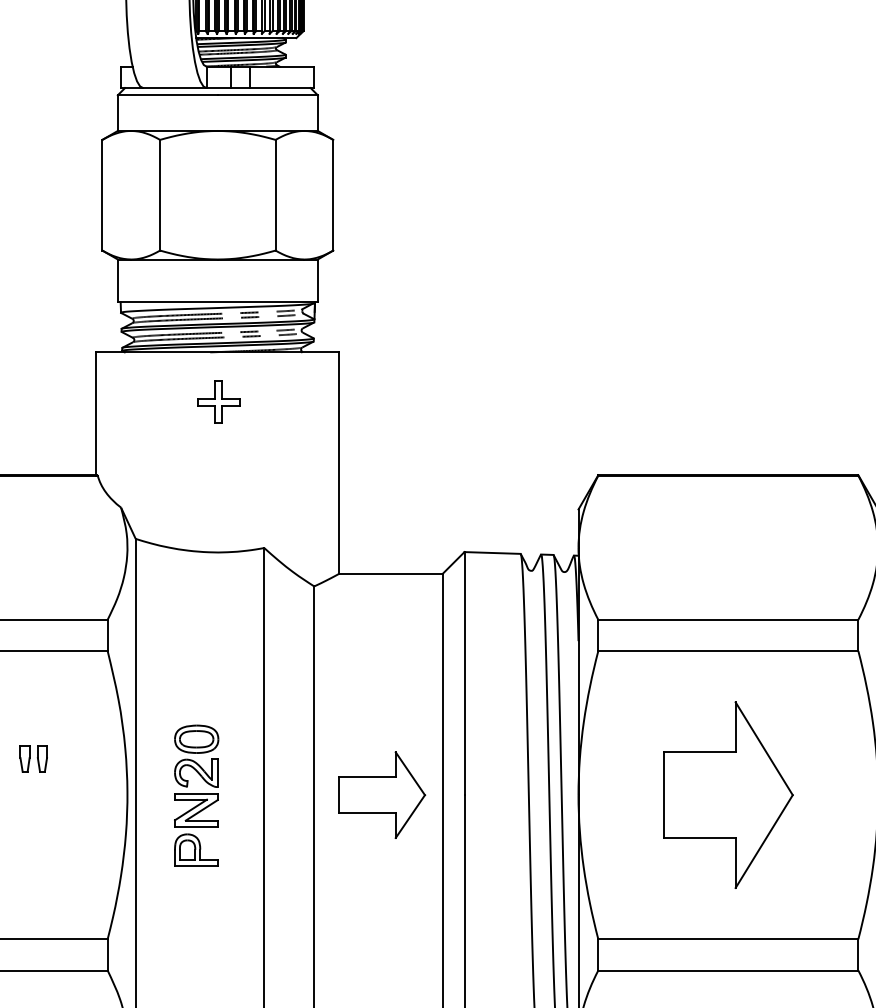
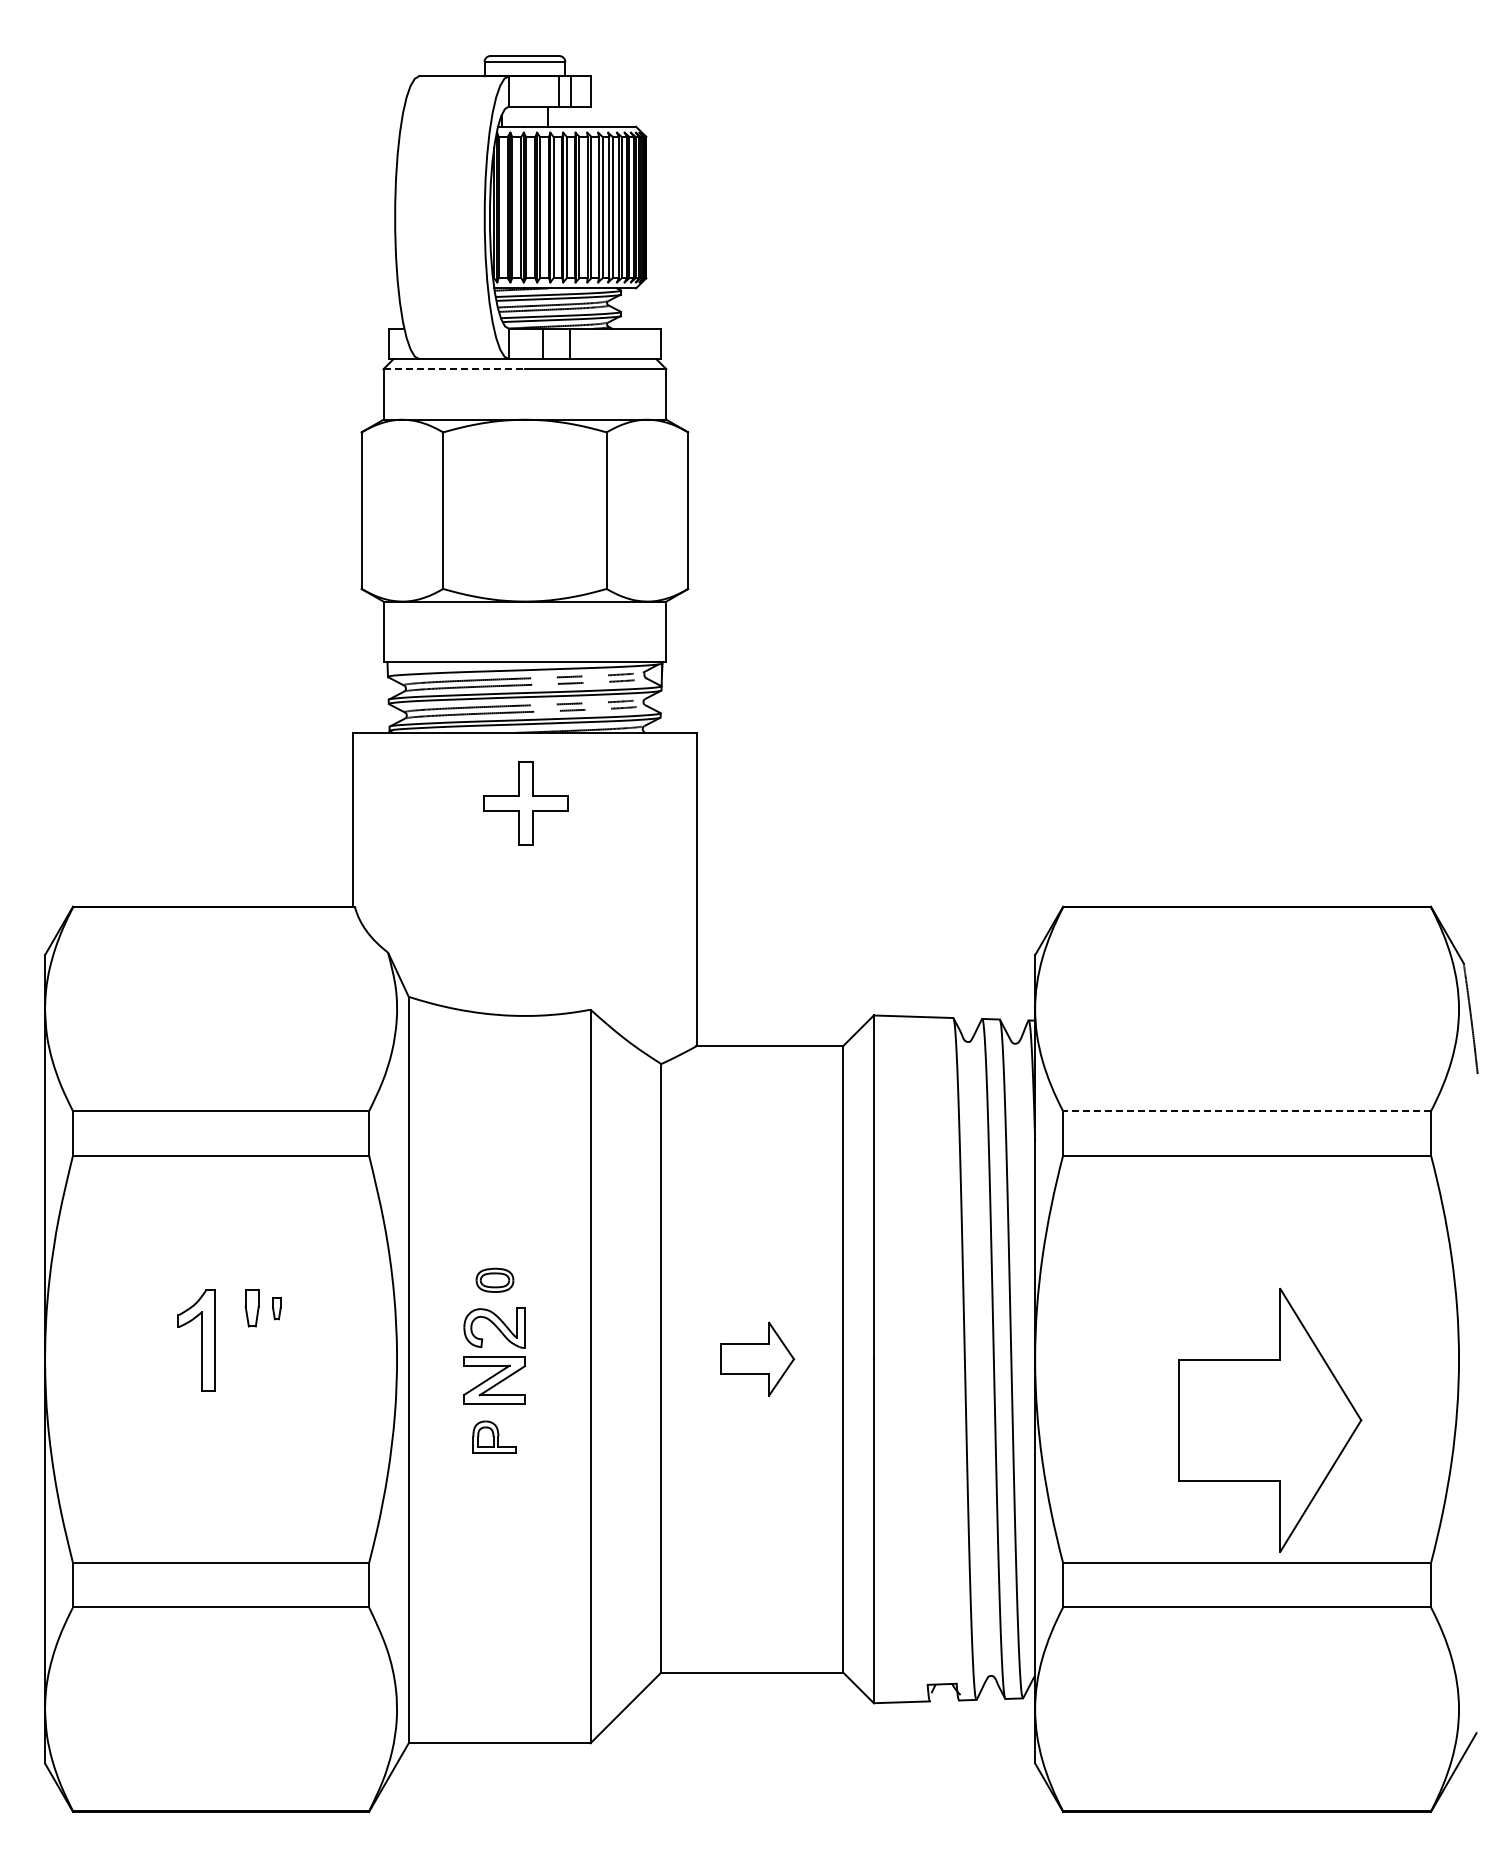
line: (168, 95) -> (454, 369), solid -> dashed
part: (218, 402) -> (525, 803), size x1.4
line: (728, 619) -> (1247, 1111), solid -> dashed
part: (196, 739) -> (494, 1280), size x0.6
part: (42, 759) -> (276, 1308), size x0.6
part: (382, 794) -> (757, 1358), size x0.6
part: (728, 794) -> (1270, 1419), moved
part: (196, 849) -> (494, 1436), size x0.7

